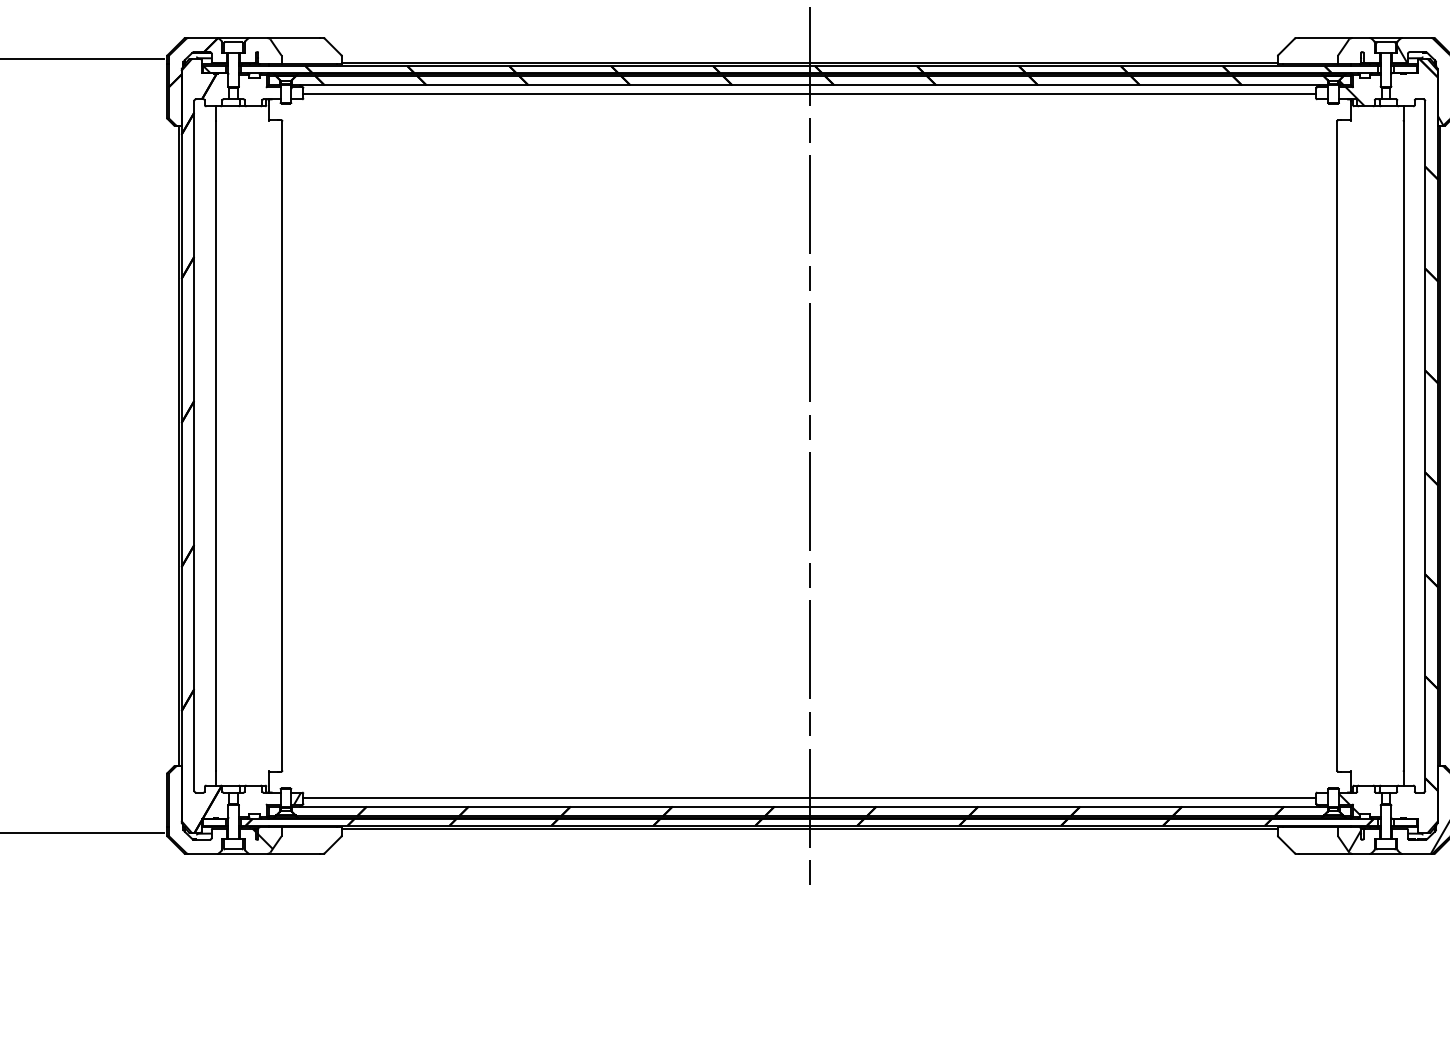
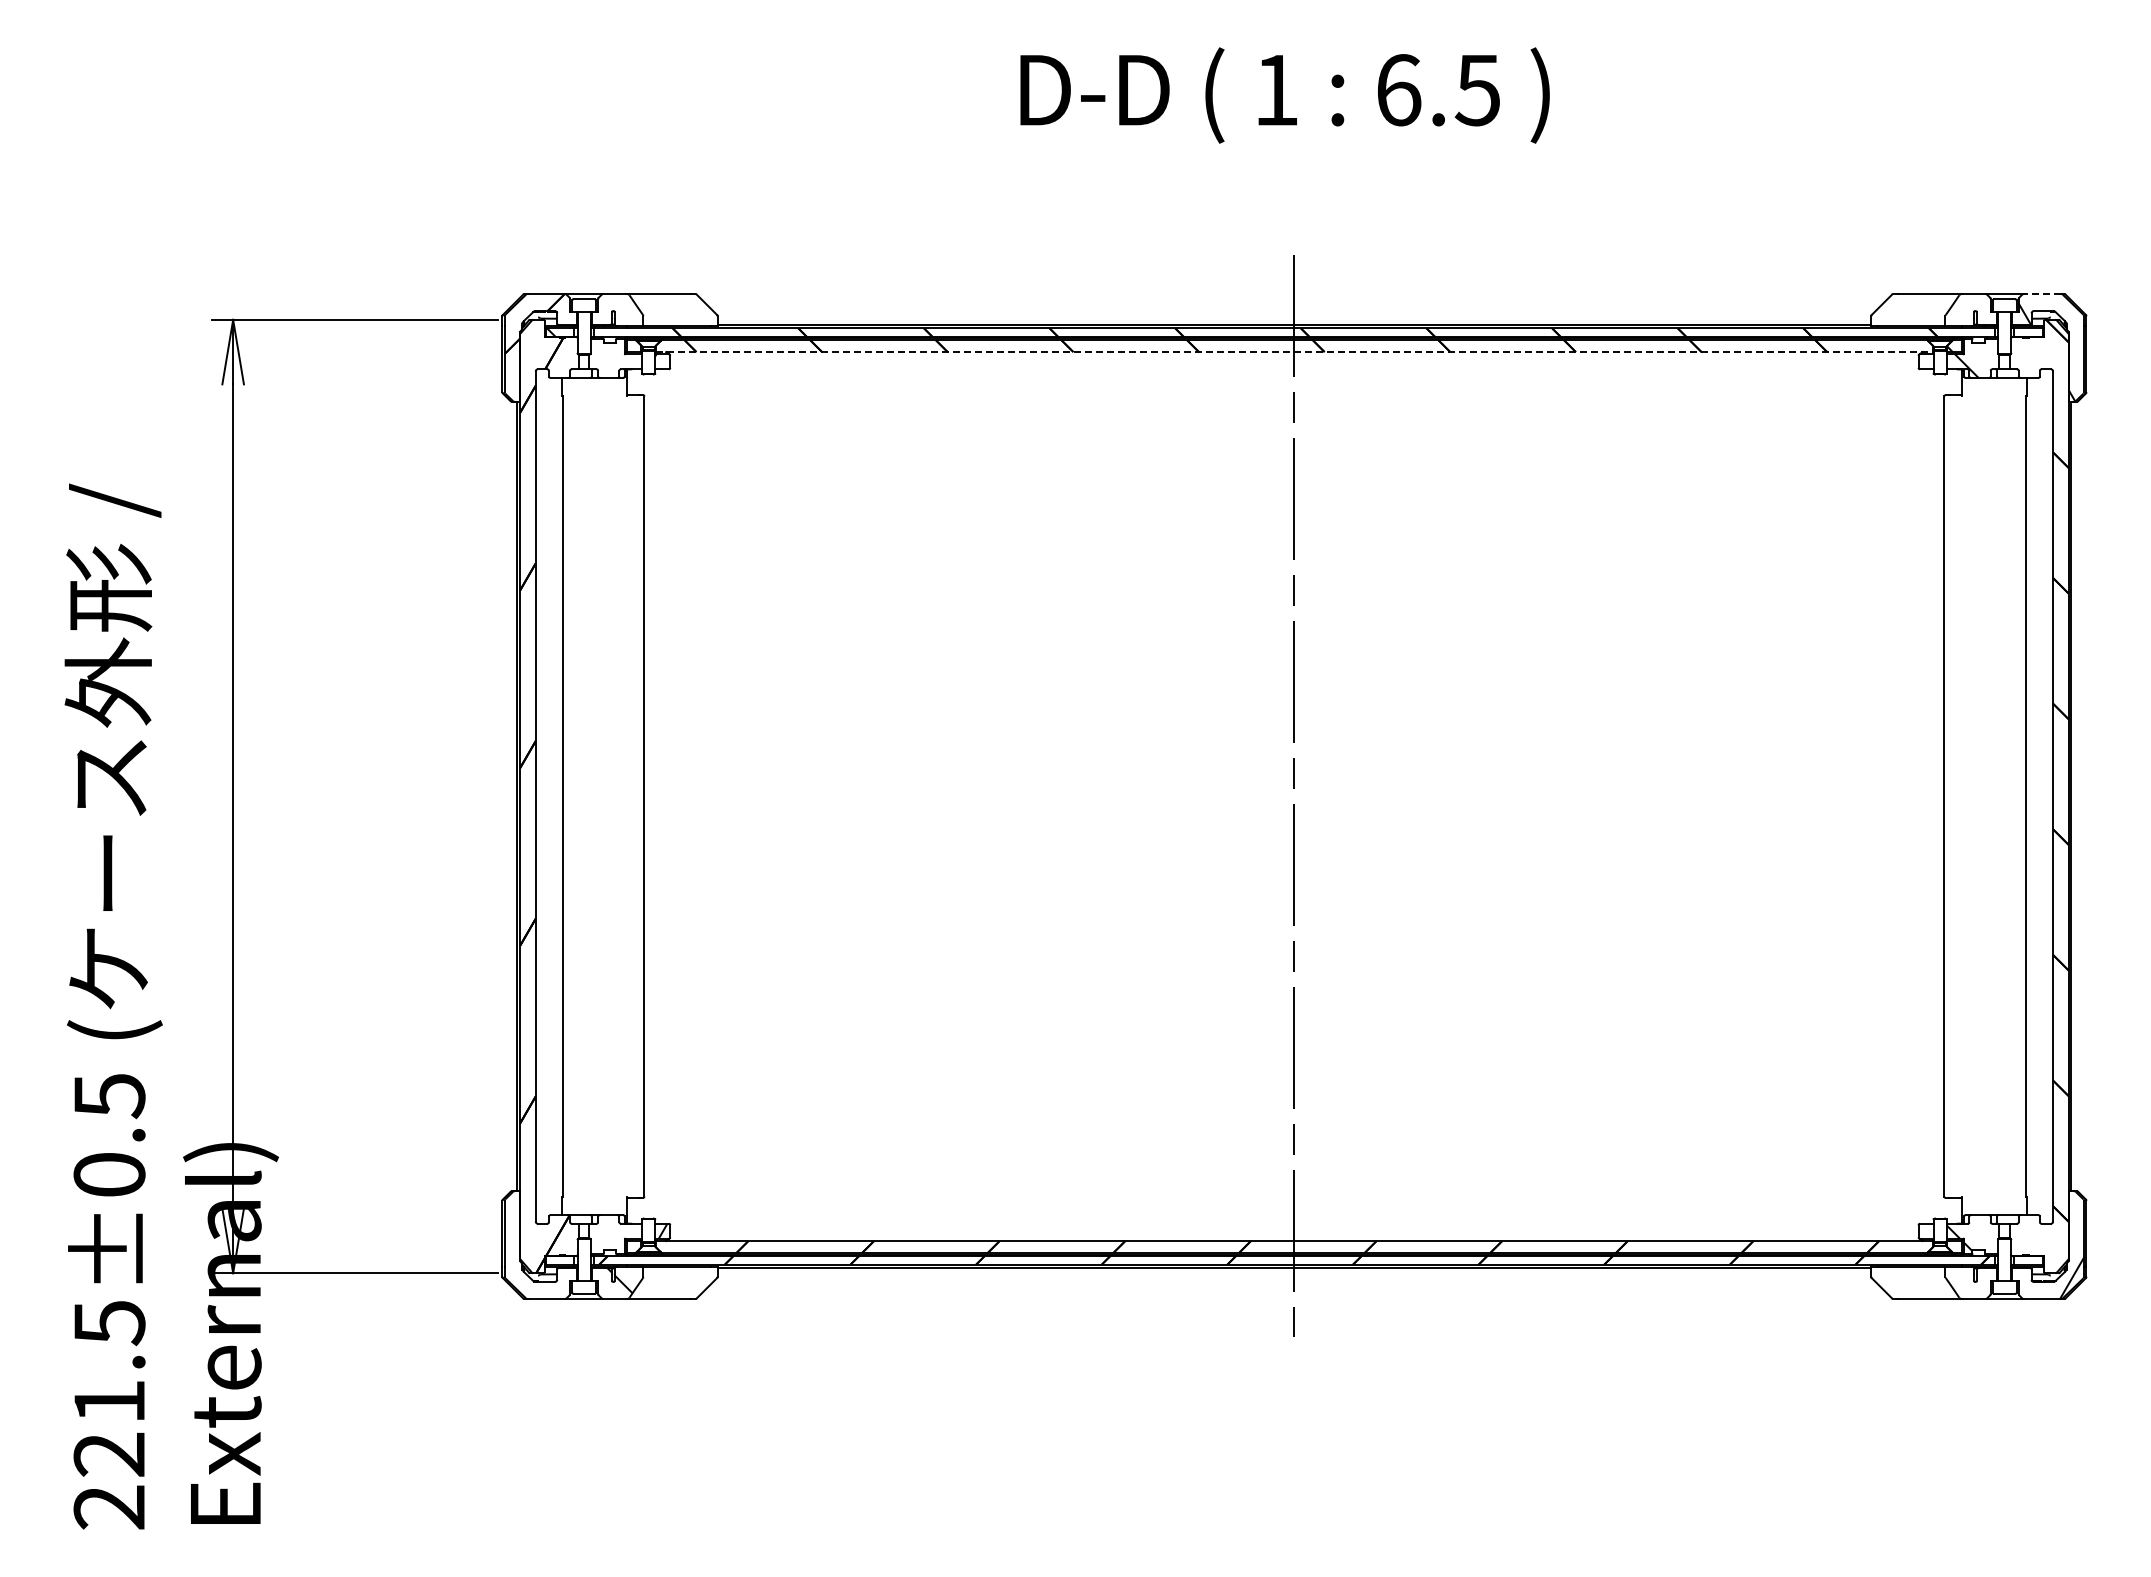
line: (1416, 37) -> (2042, 293), solid -> dashed
line: (809, 85) -> (1294, 352), solid -> dashed
line: (809, 93) -> (1294, 362), removed
line: (809, 798) -> (1294, 1230), removed
hatch: (1355, 841) -> (1966, 1283), removed

